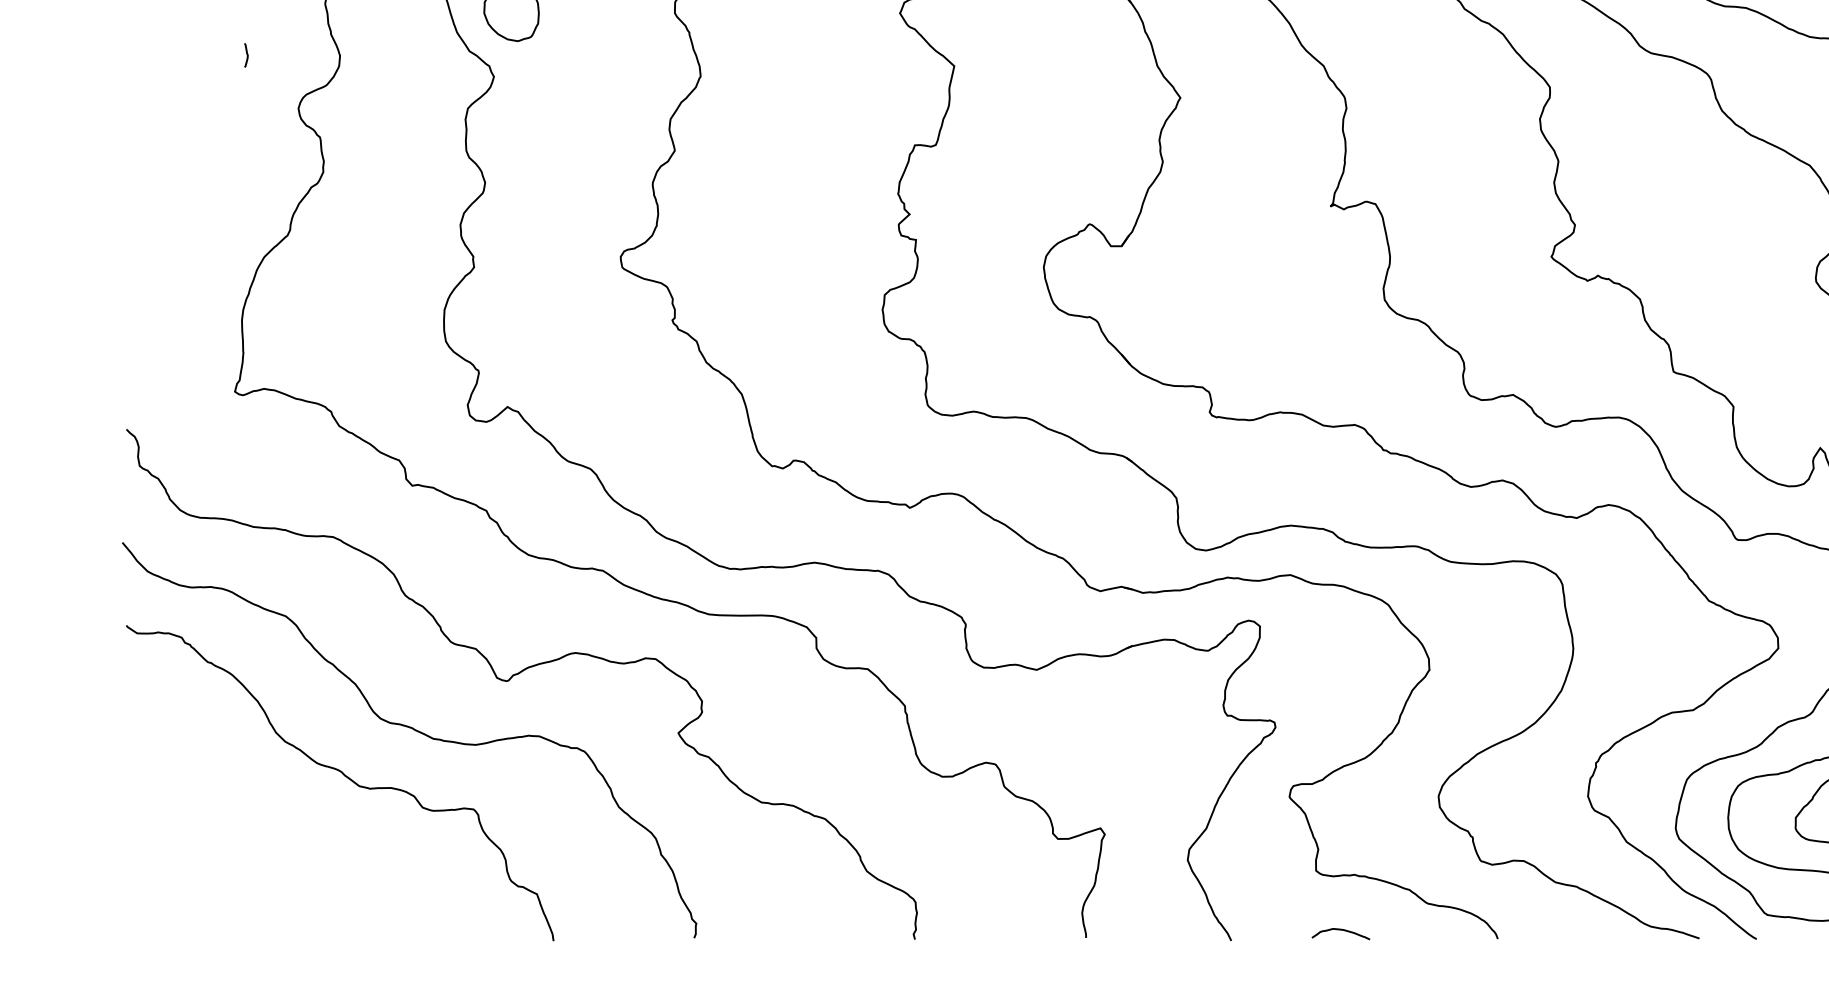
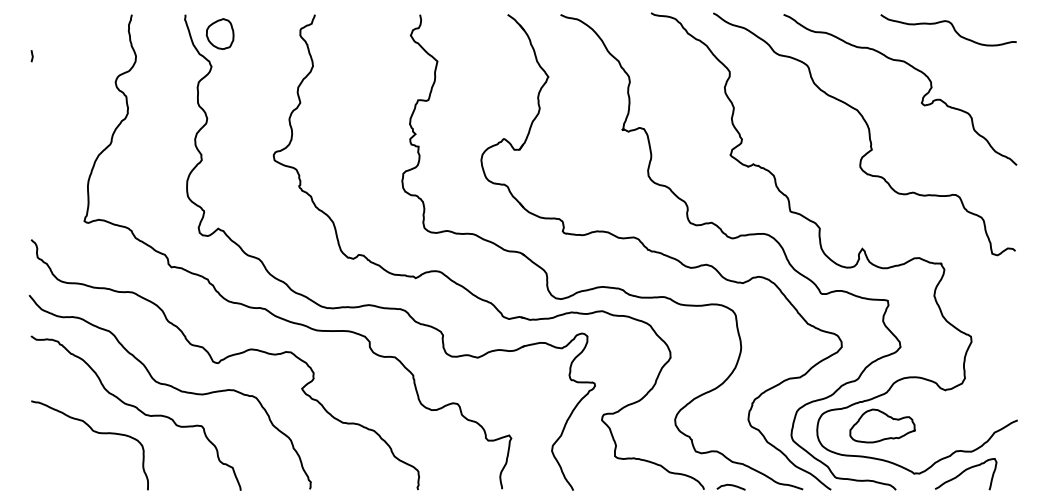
curve: (245, 56) -> (31, 56), moved
curve: (259, 824) -> (96, 433), added
curve: (1339, 930) -> (730, 485), moved

